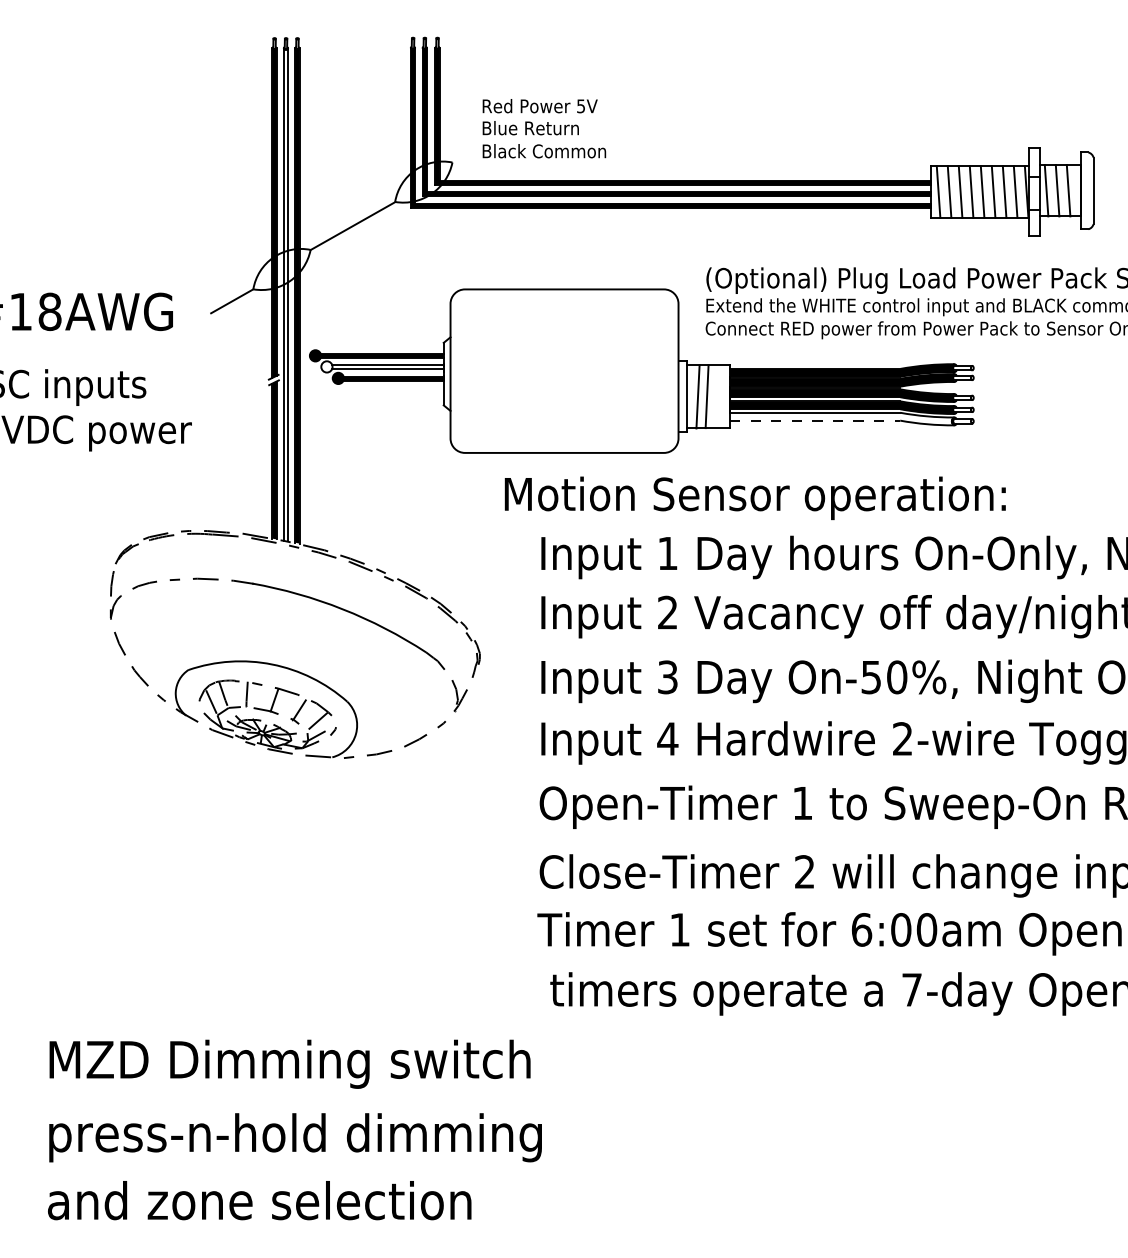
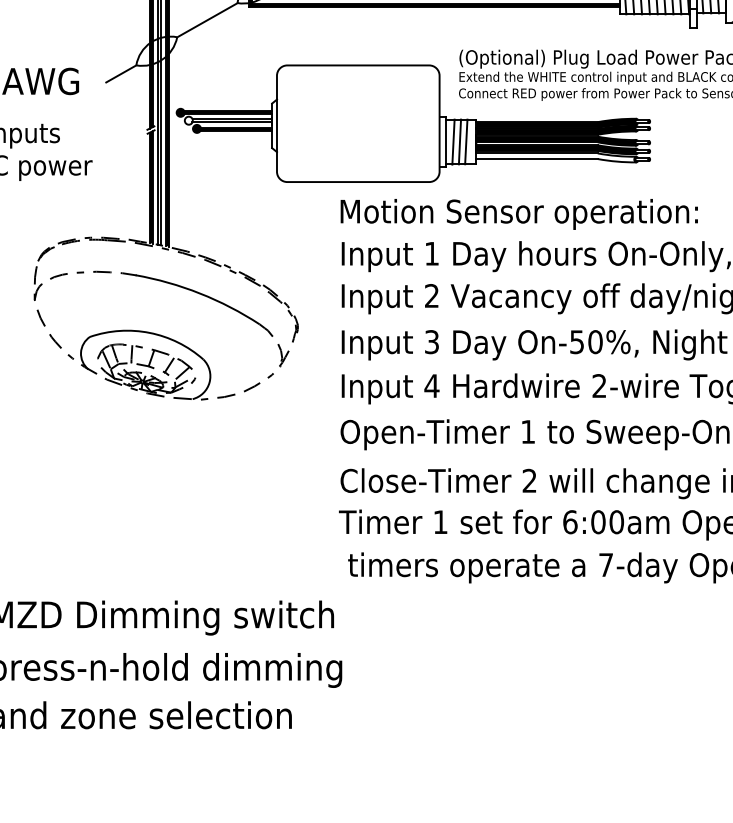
line: (715, 396) -> (465, 141), added
line: (815, 420) -> (537, 158), dashed -> solid
text: (754, 498) -> (518, 214), moved

